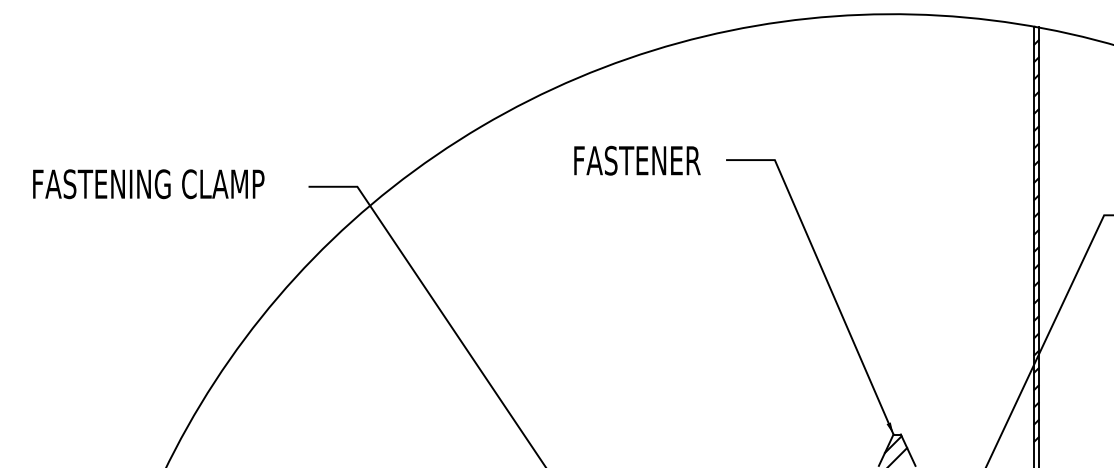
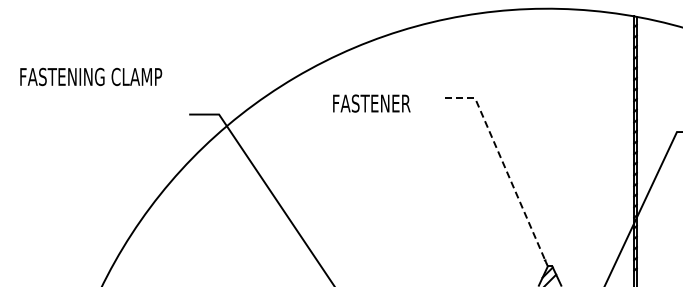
text: (636, 160) -> (371, 103), moved
text: (149, 183) -> (91, 76), moved
line: (824, 274) -> (505, 168), solid -> dashed

